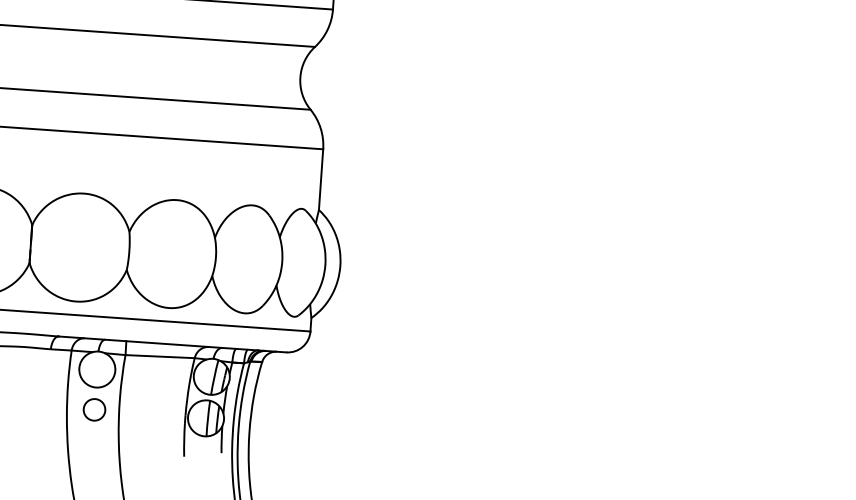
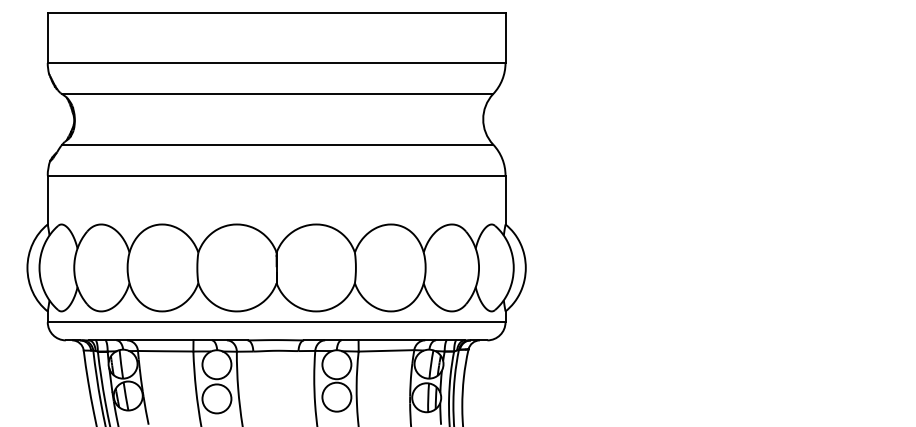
circle: (94, 408) -> (336, 396), size x1.67

